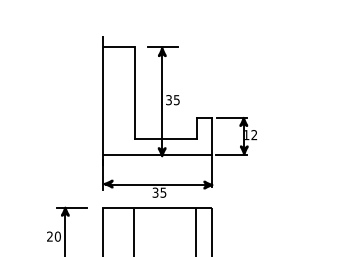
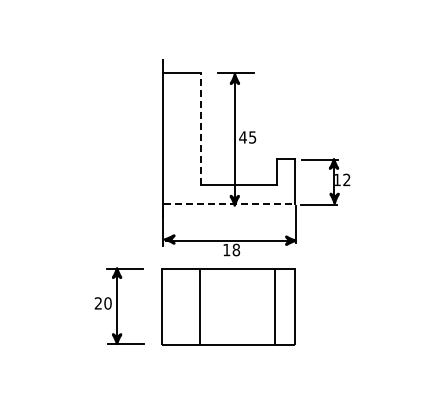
line: (134, 92) -> (201, 128), solid -> dashed
text: (168, 100) -> (242, 137), 35 -> 45
line: (157, 155) -> (229, 204), solid -> dashed
text: (159, 192) -> (231, 249), 35 -> 18

